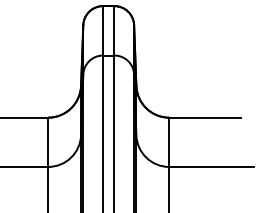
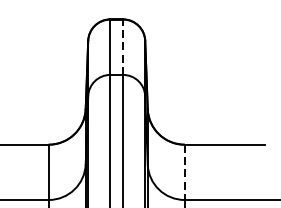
line: (114, 30) -> (123, 46), solid -> dashed
line: (169, 142) -> (184, 172), solid -> dashed

